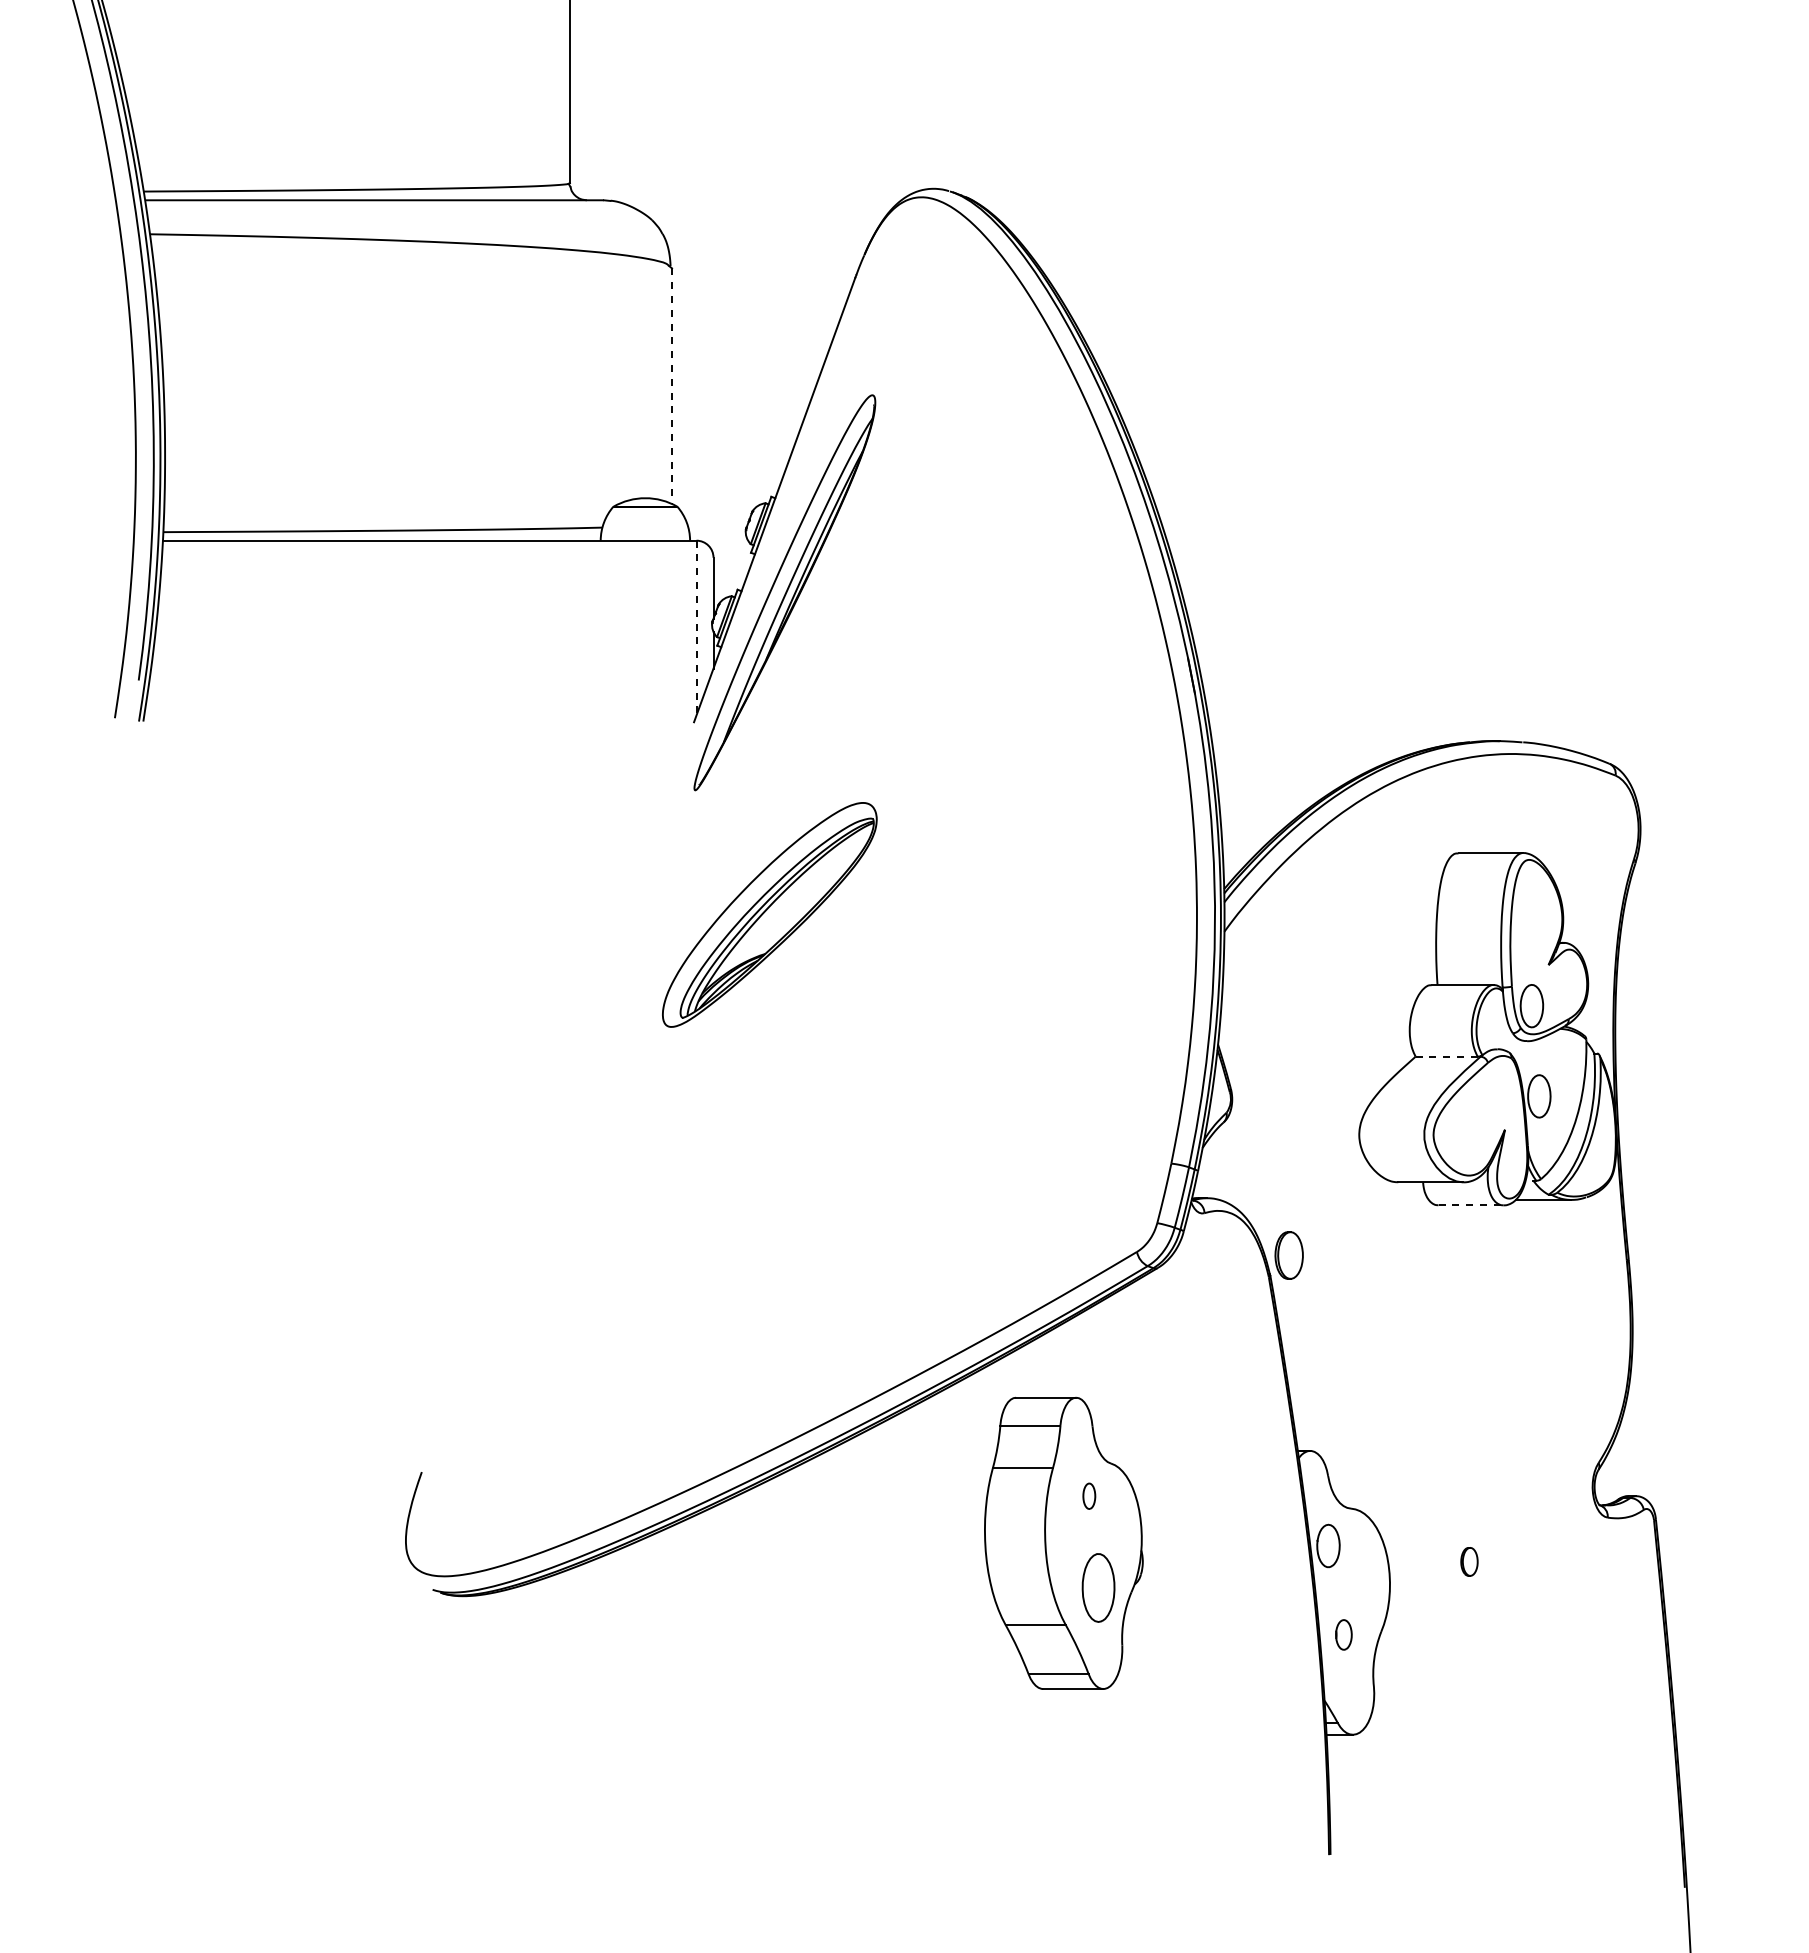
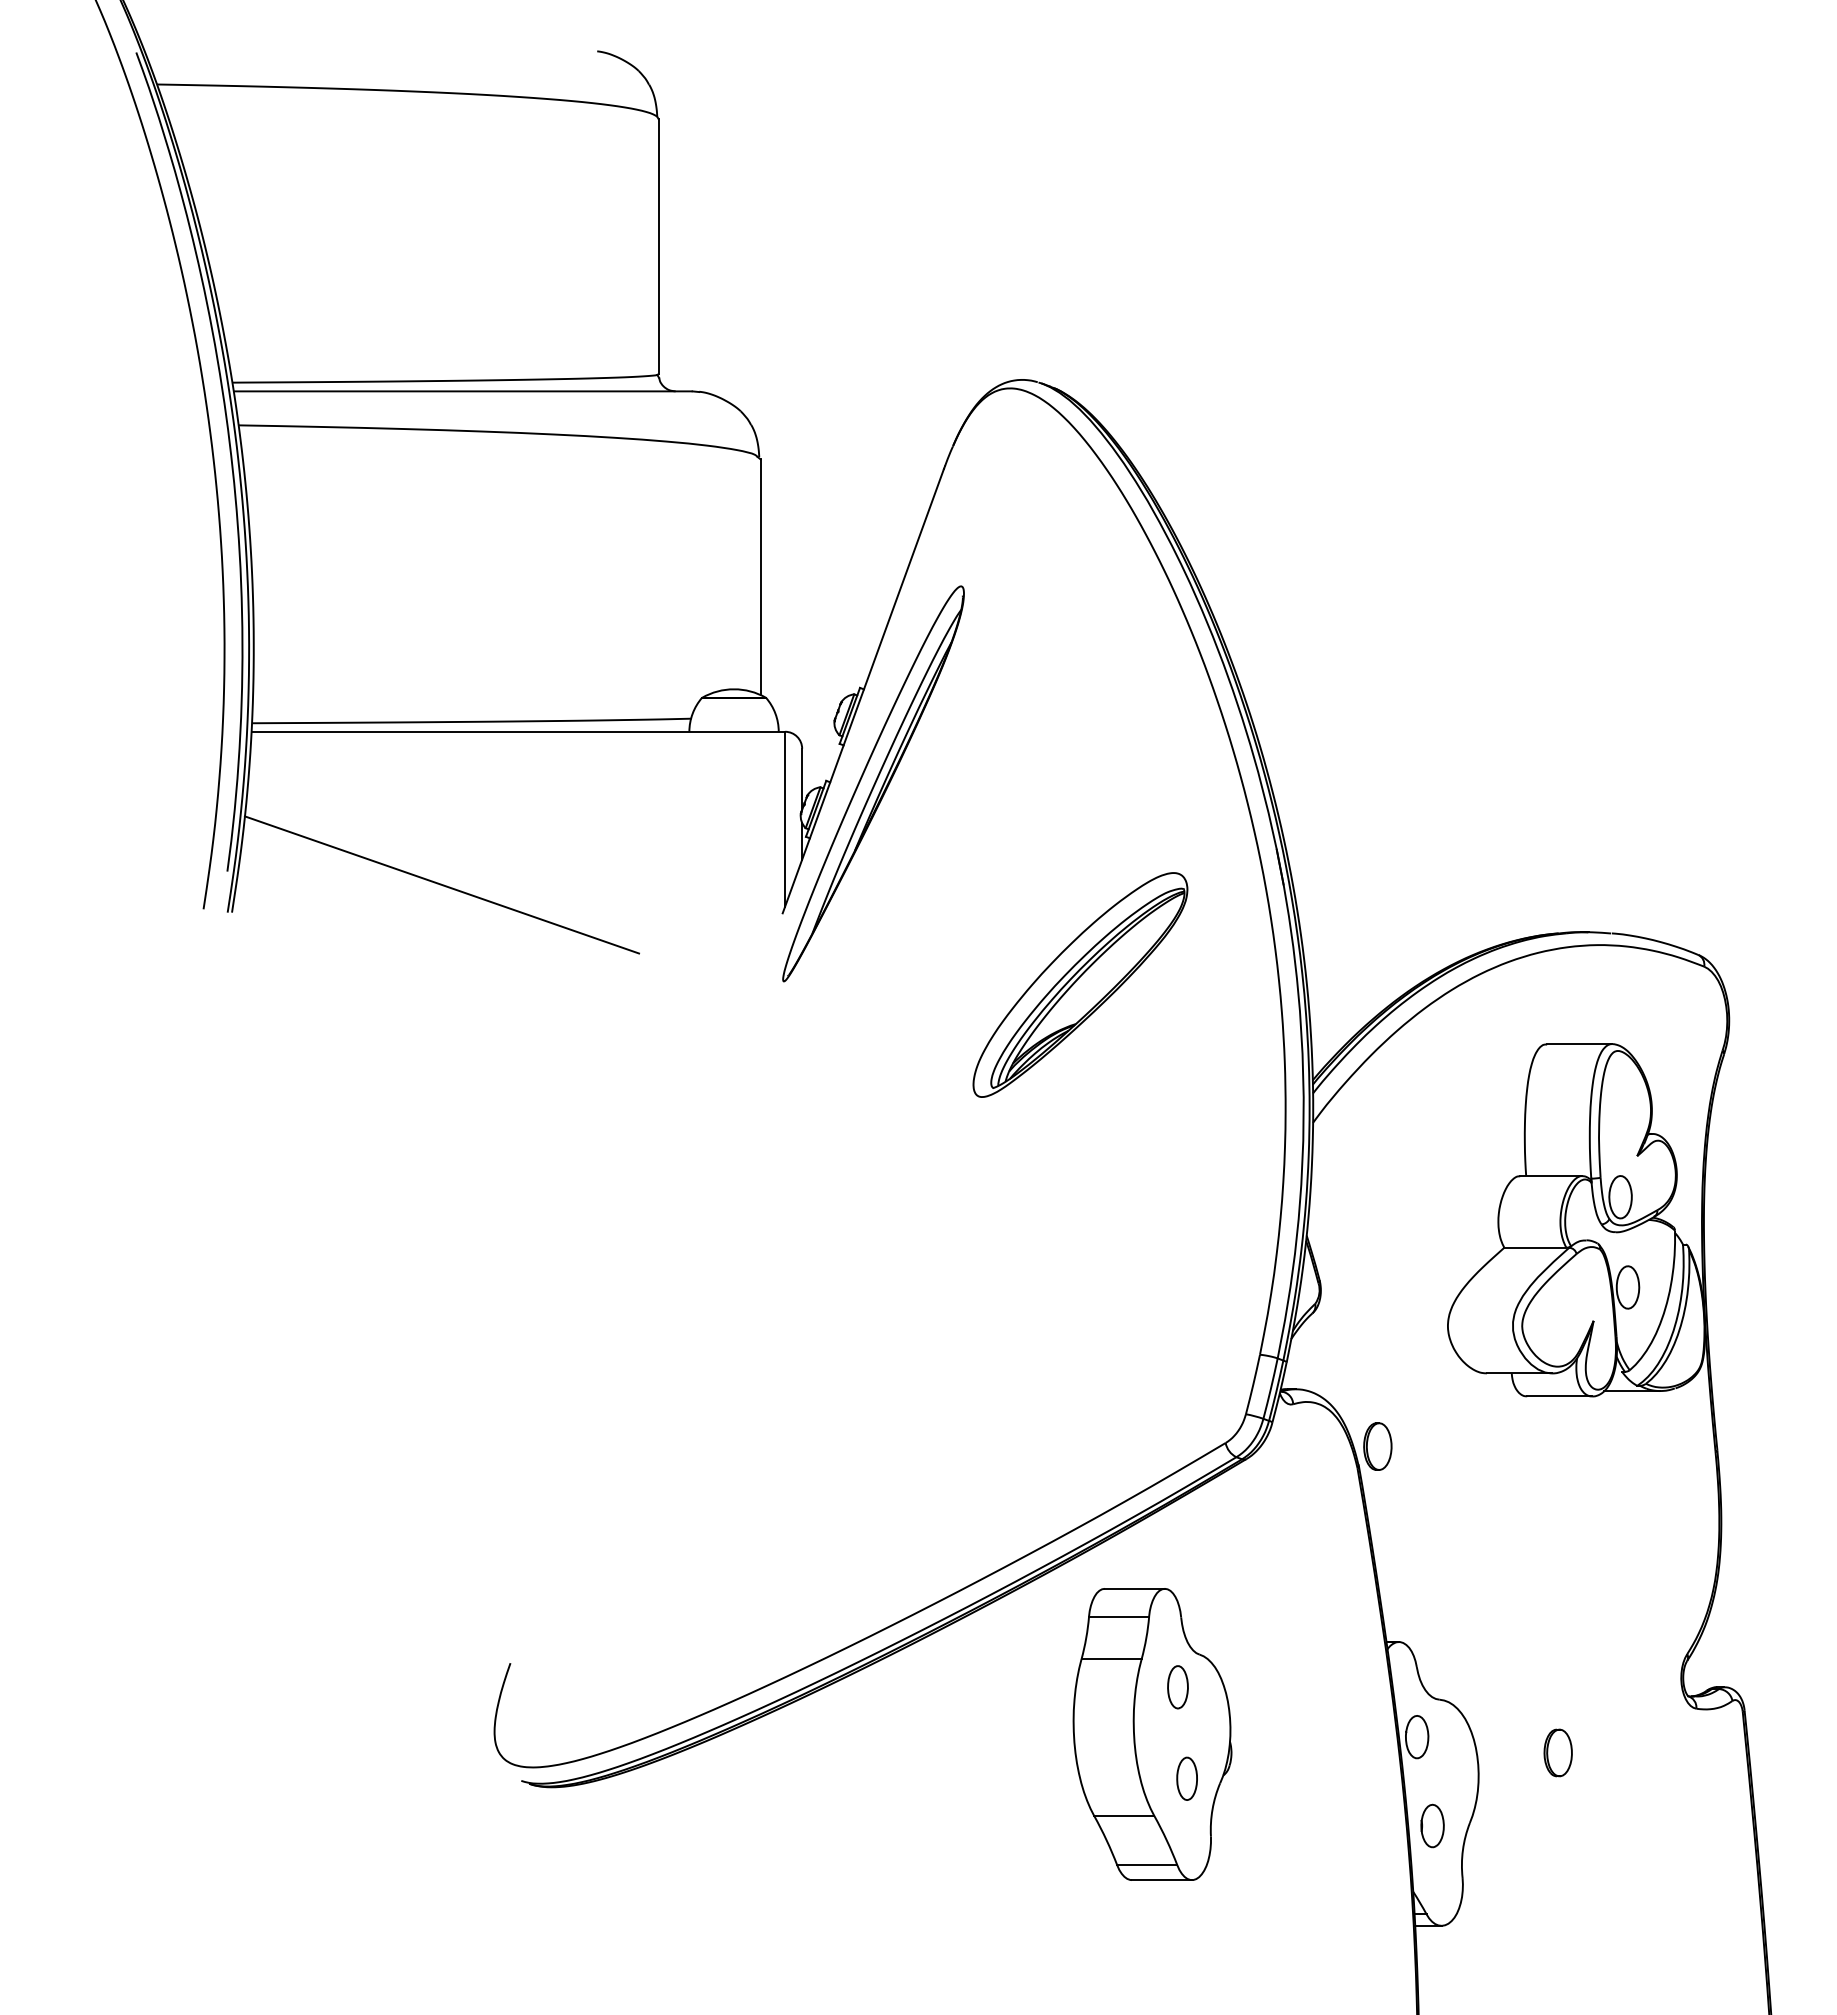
line: (671, 386) -> (760, 577), dashed -> solid
line: (696, 628) -> (785, 819), dashed -> solid
line: (352, 693) -> (441, 884), added
part: (769, 914) -> (1080, 984), moved
line: (1445, 1056) -> (1534, 1247), dashed -> solid
line: (1470, 1205) -> (1559, 1396), dashed -> solid
part: (1088, 1496) -> (1177, 1687), size x1.67
part: (1468, 1561) -> (1557, 1752), size x1.67
part: (1097, 1587) -> (1186, 1778), size x0.62
part: (1343, 1634) -> (1432, 1825), size x1.43

